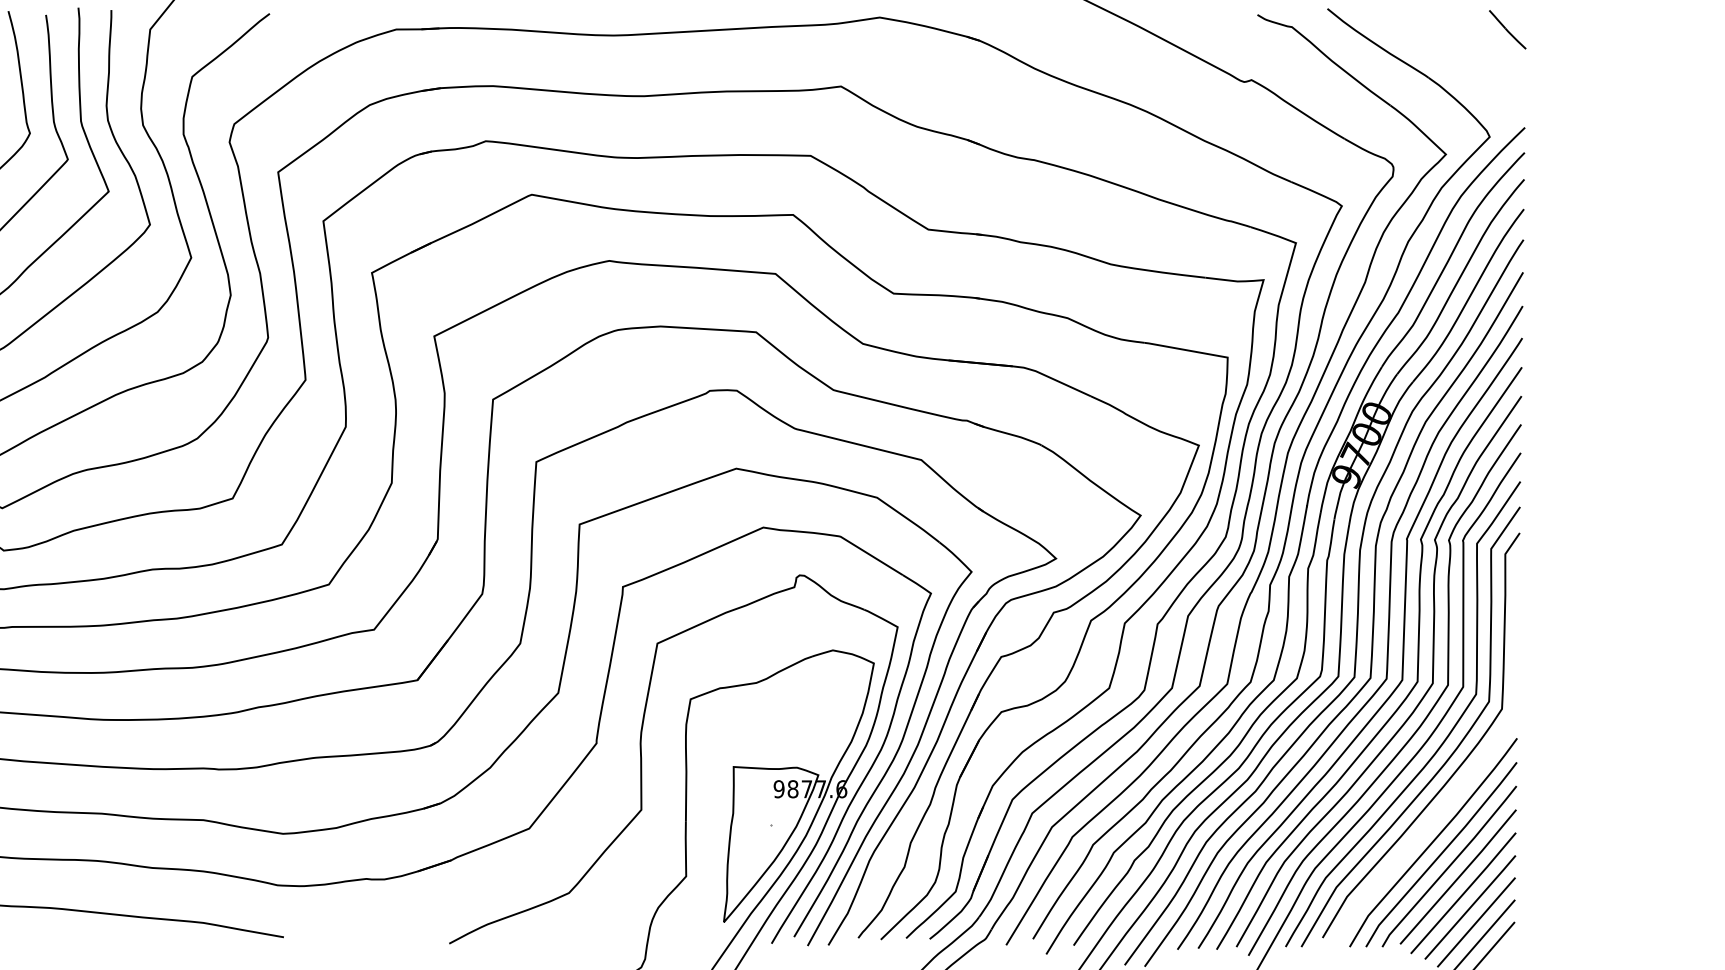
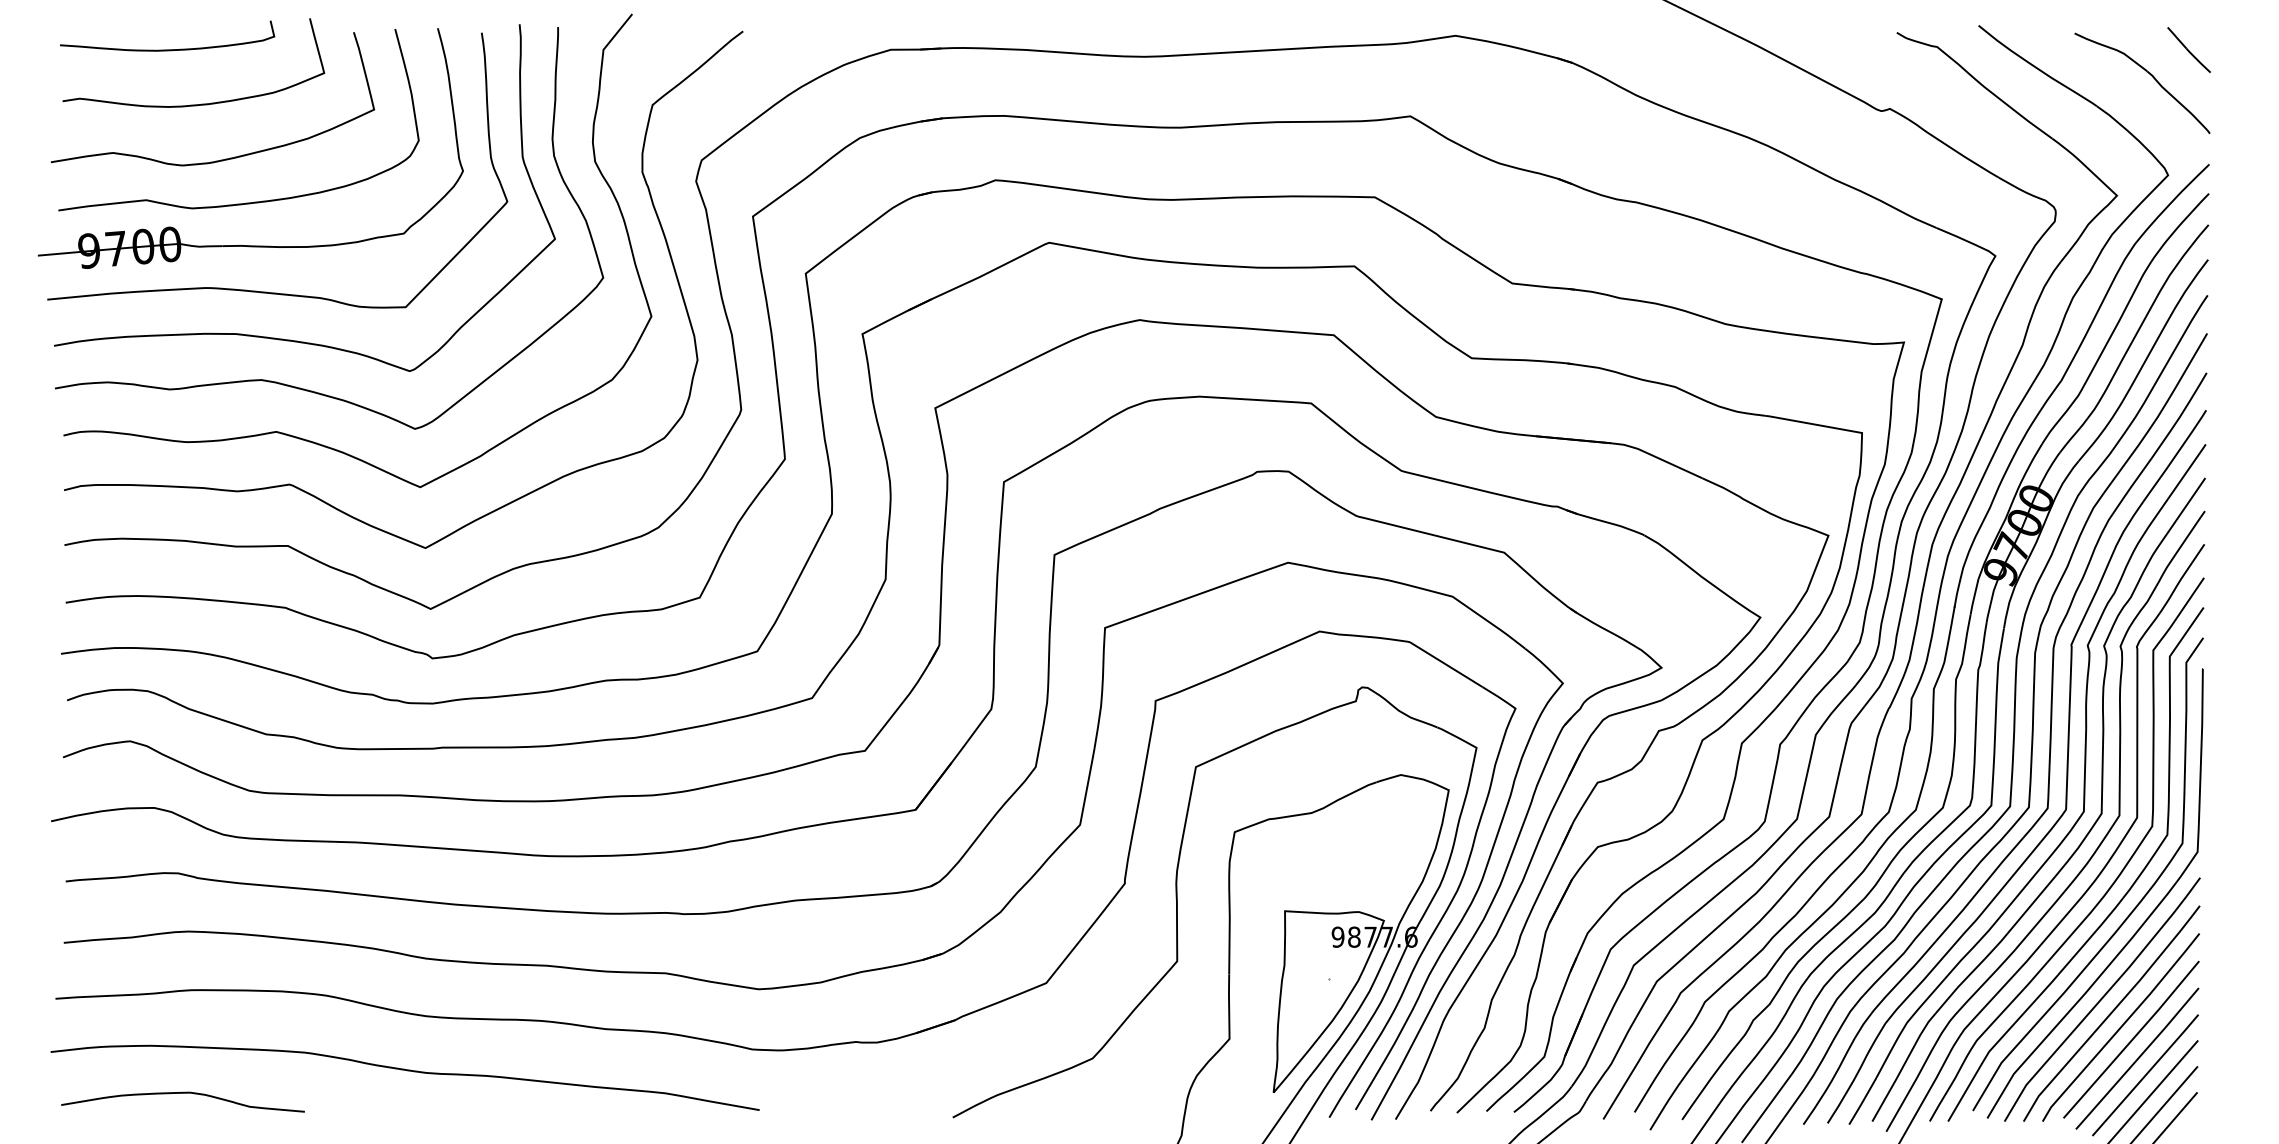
part: (1473, 50) -> (2149, 74), added
curve: (1462, 783) -> (2136, 930), added

